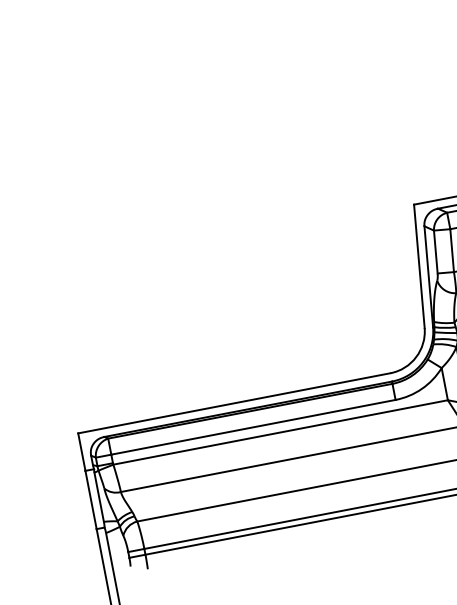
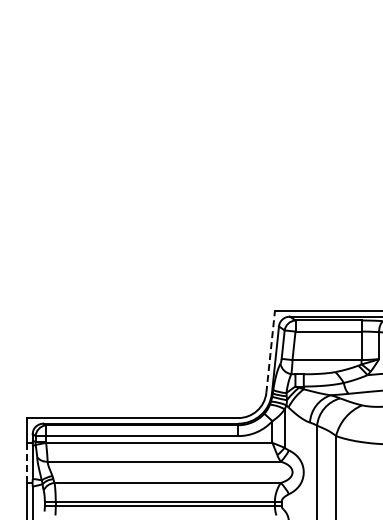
line: (419, 265) -> (270, 351), solid -> dashed
line: (91, 500) -> (27, 463), solid -> dashed

